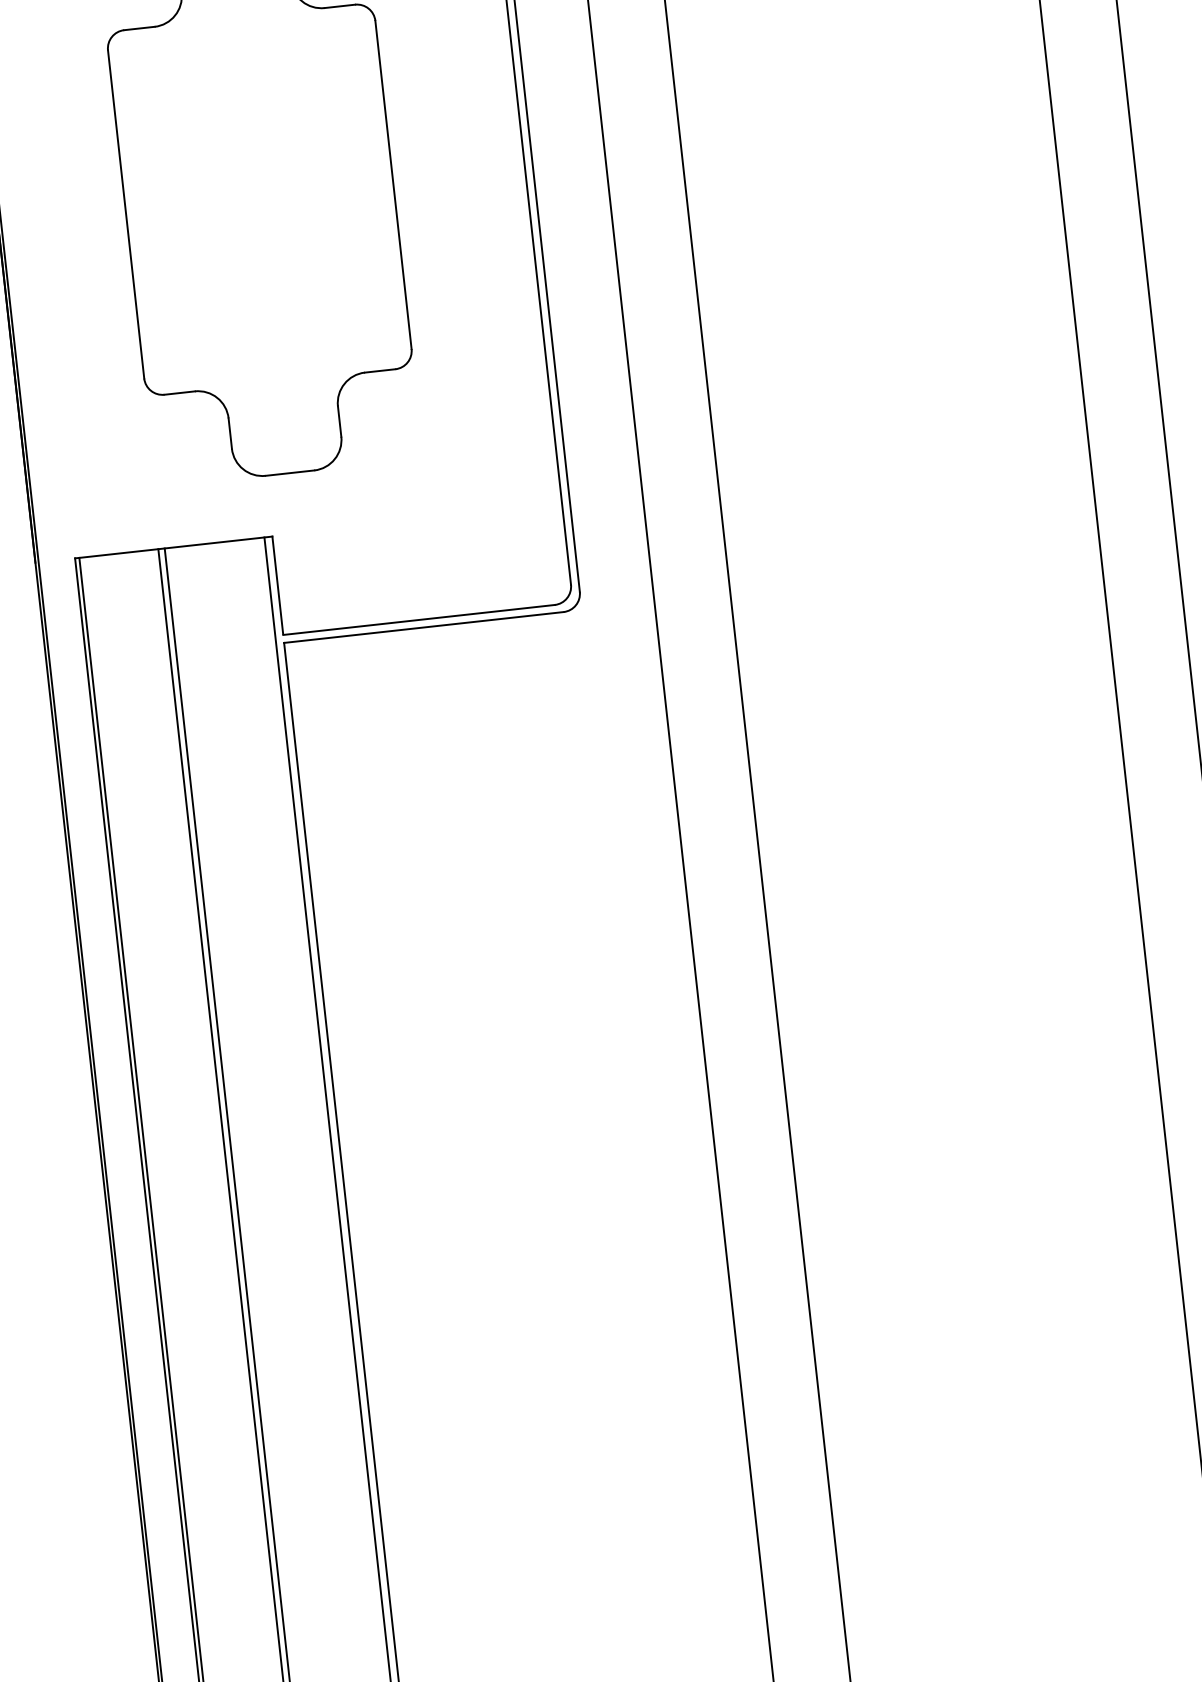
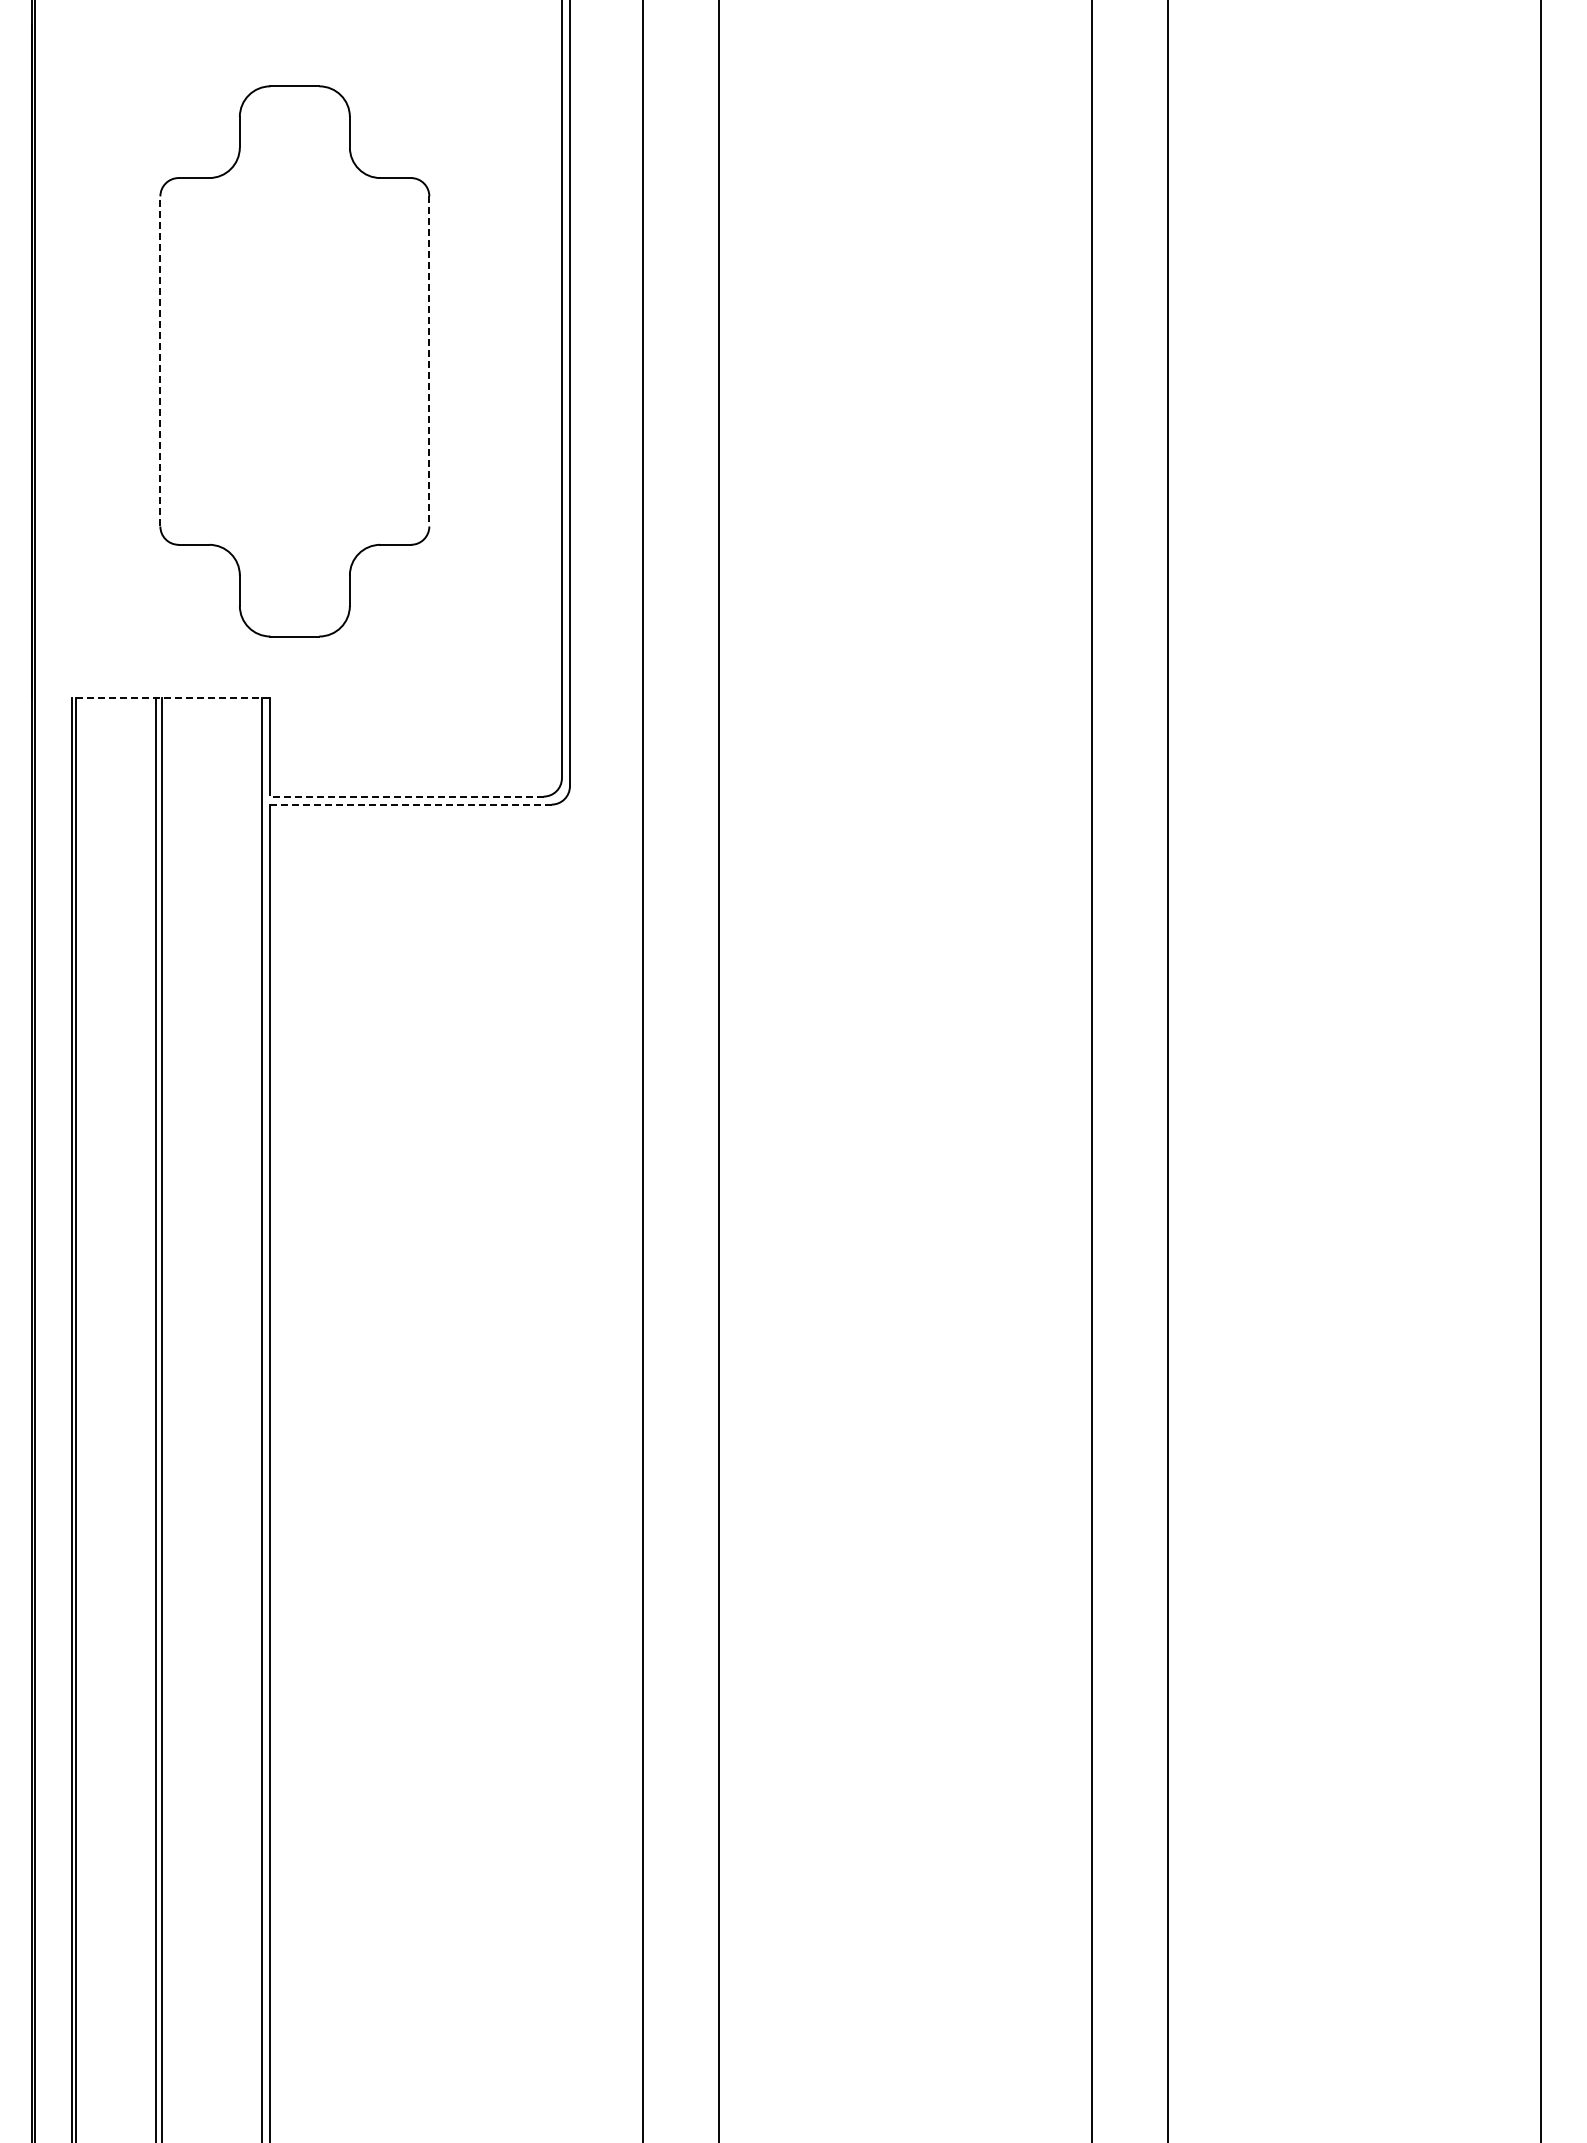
line: (393, 185) -> (429, 361), solid -> dashed
line: (126, 213) -> (160, 360), solid -> dashed
line: (173, 547) -> (170, 697), solid -> dashed
line: (419, 619) -> (407, 796), solid -> dashed
line: (424, 627) -> (411, 804), solid -> dashed

